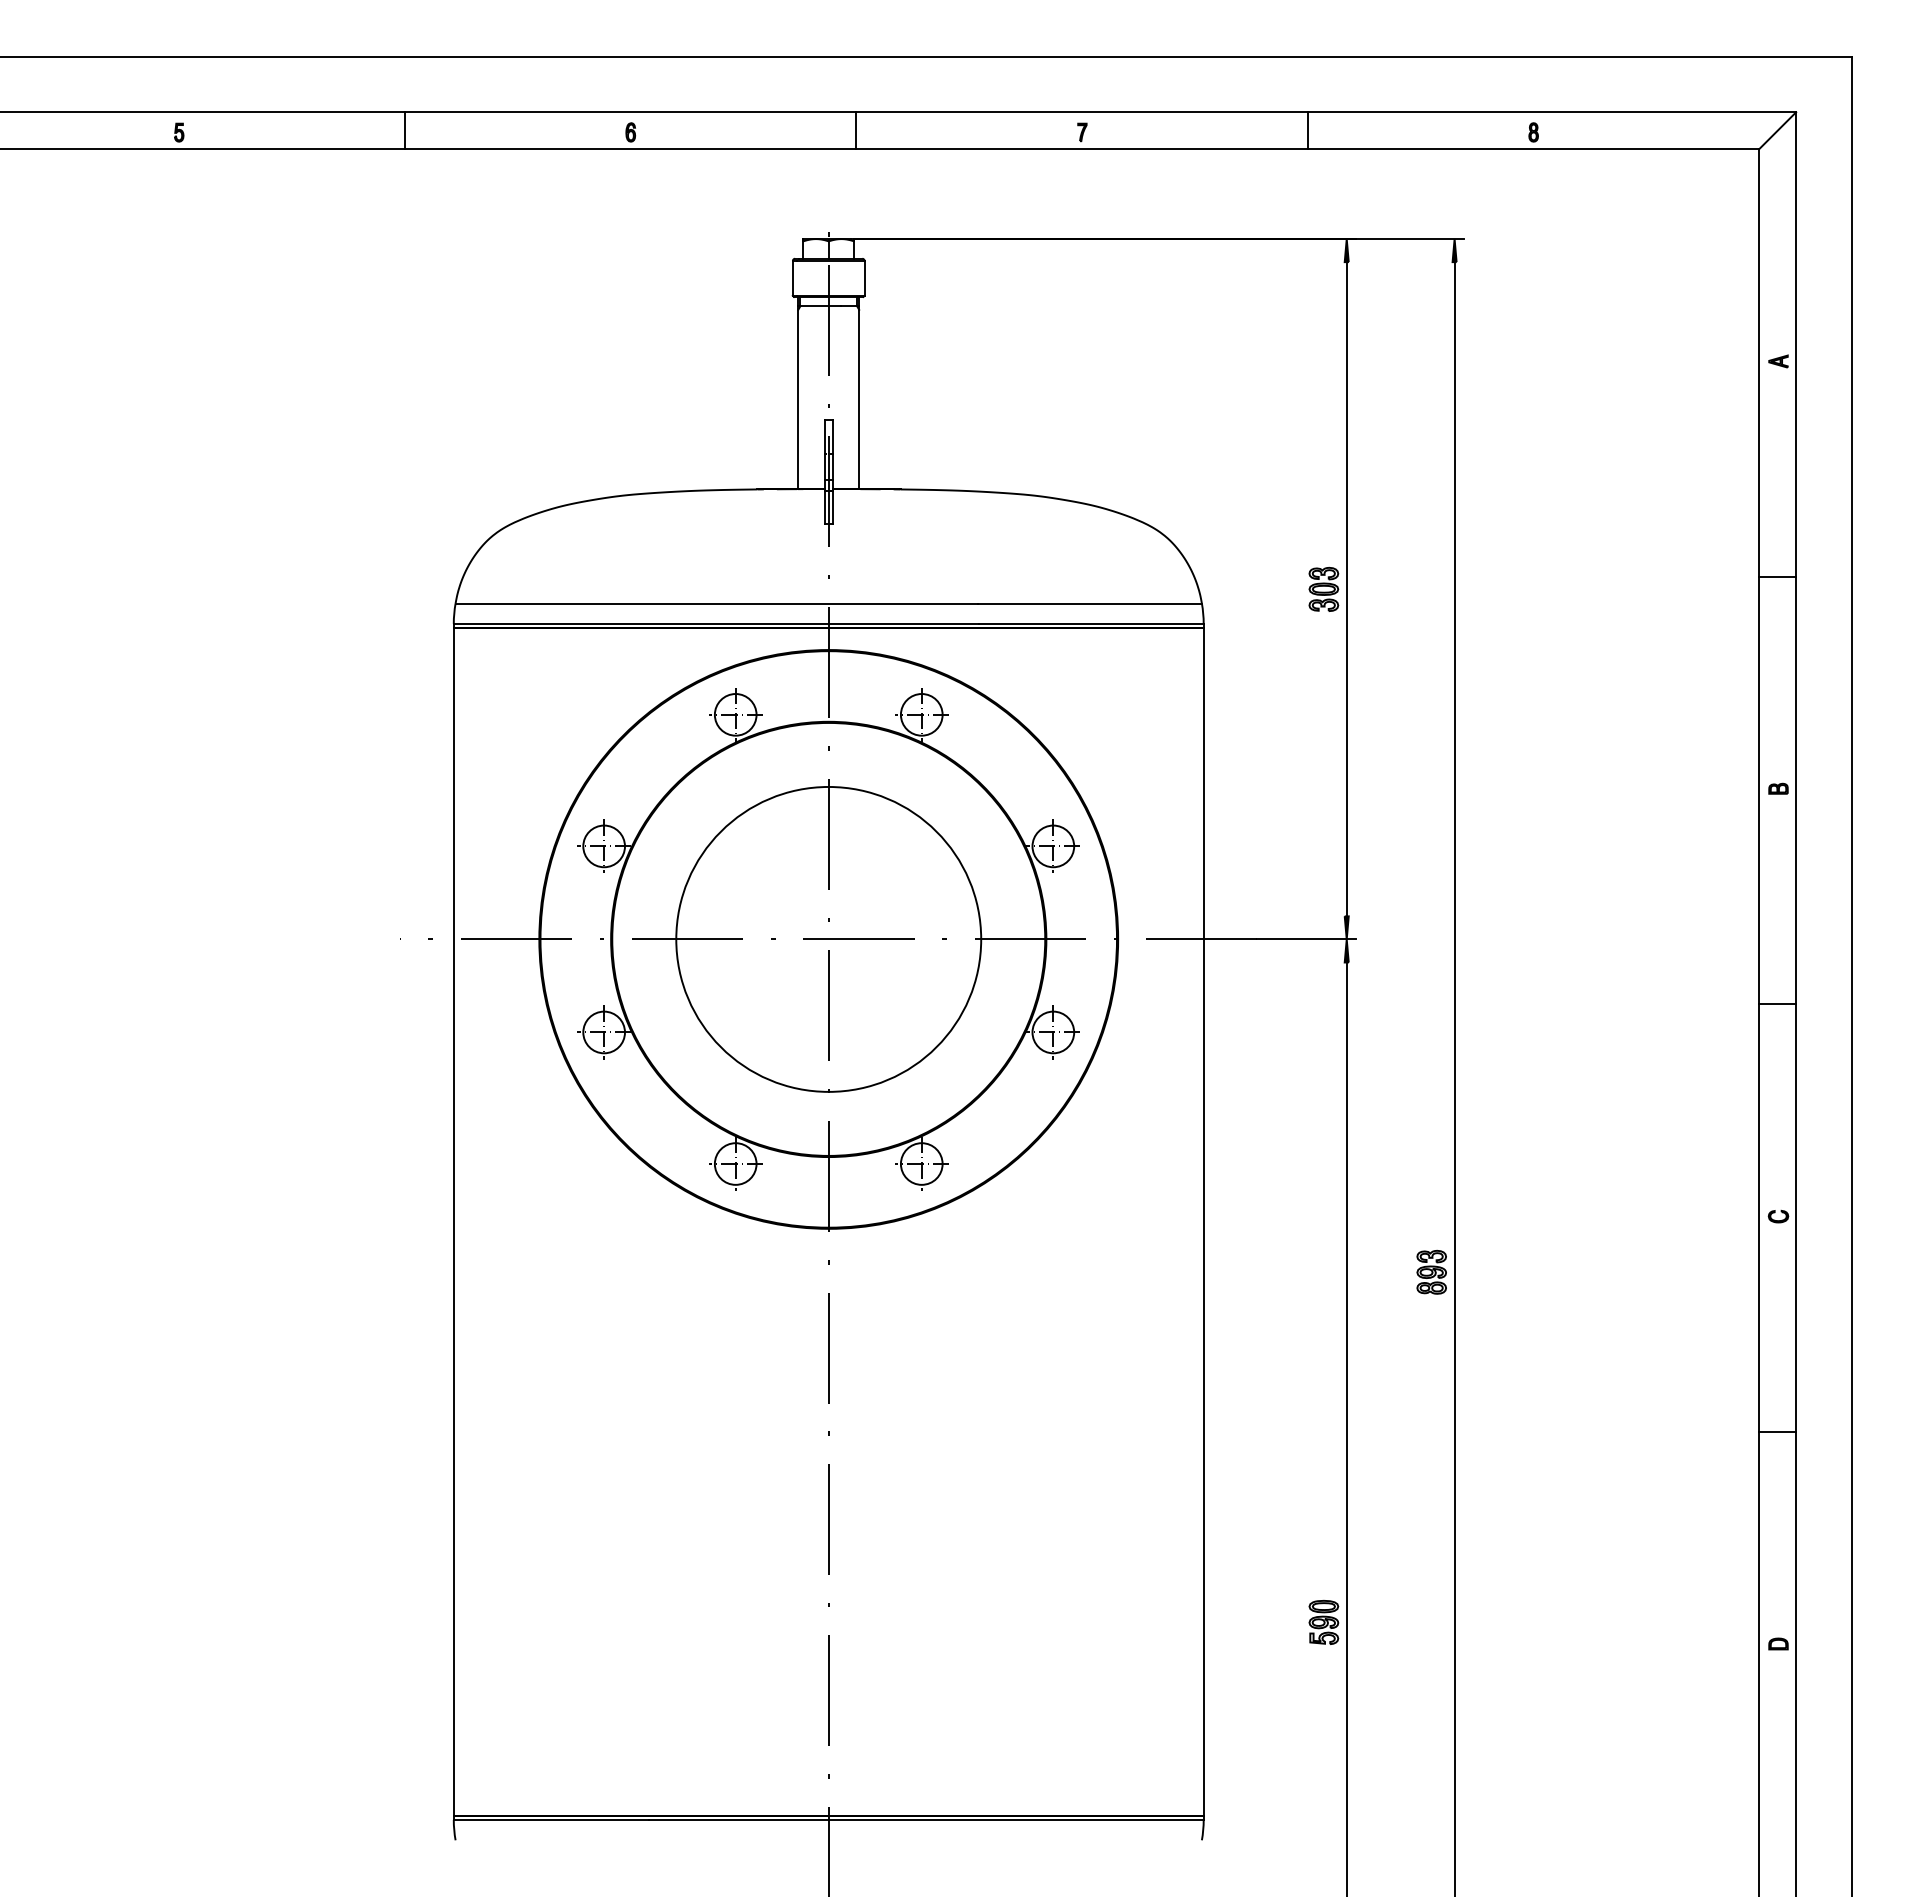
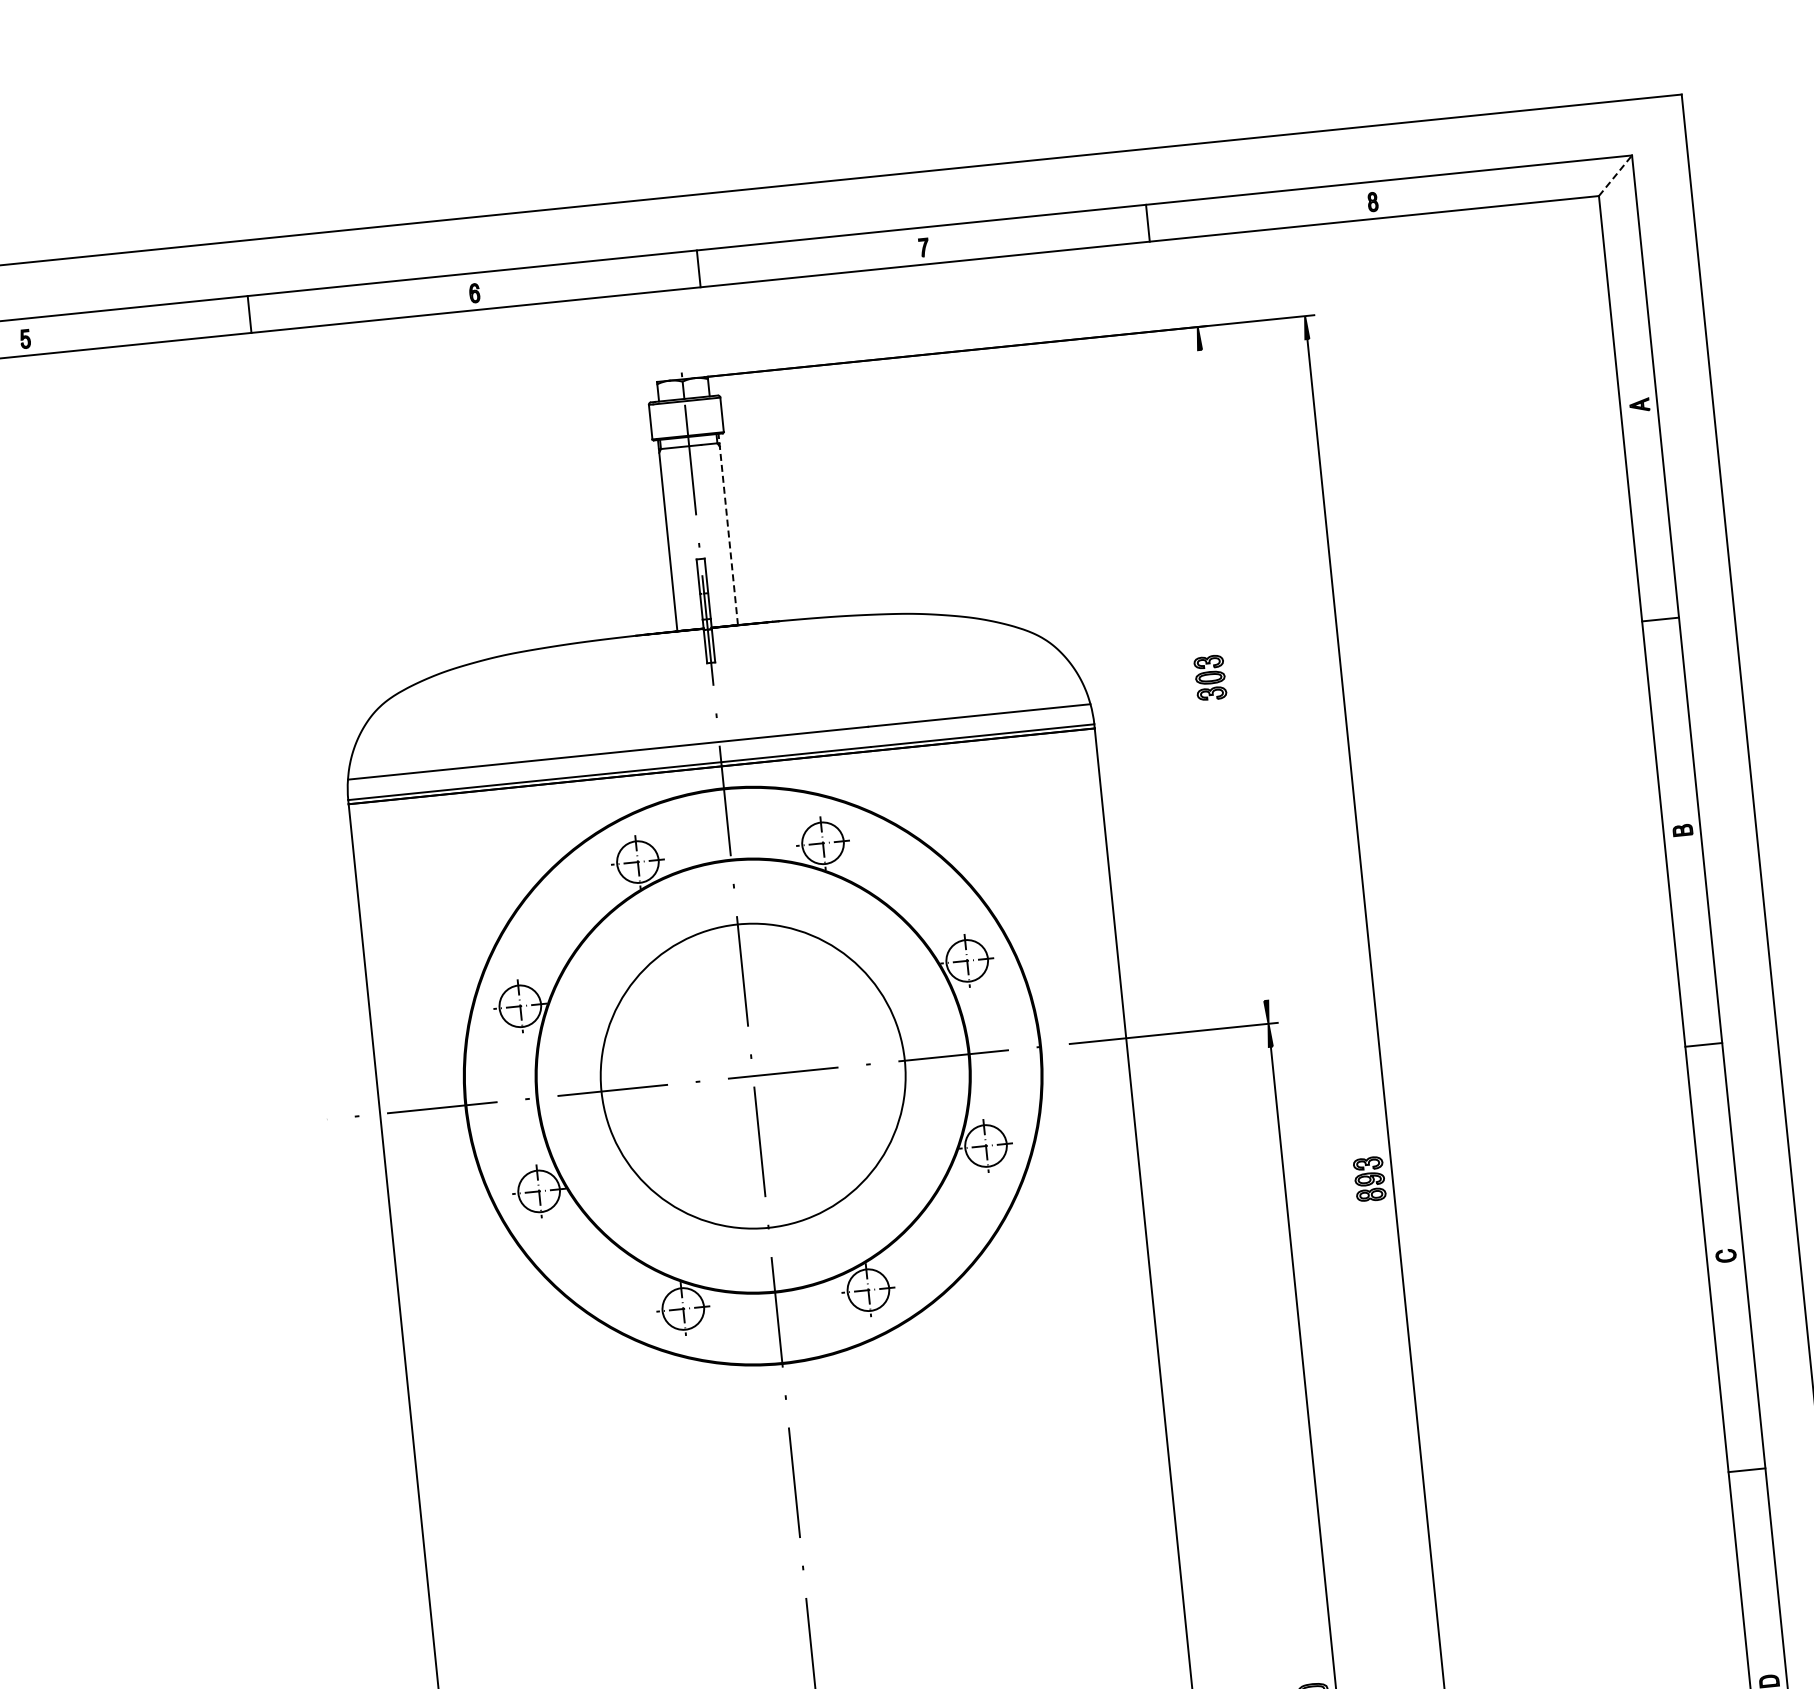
line: (1777, 130) -> (1615, 175), solid -> dashed
line: (859, 392) -> (728, 528), solid -> dashed
line: (1346, 589) -> (1232, 675), removed
part: (1431, 1271) -> (1369, 1178), moved

